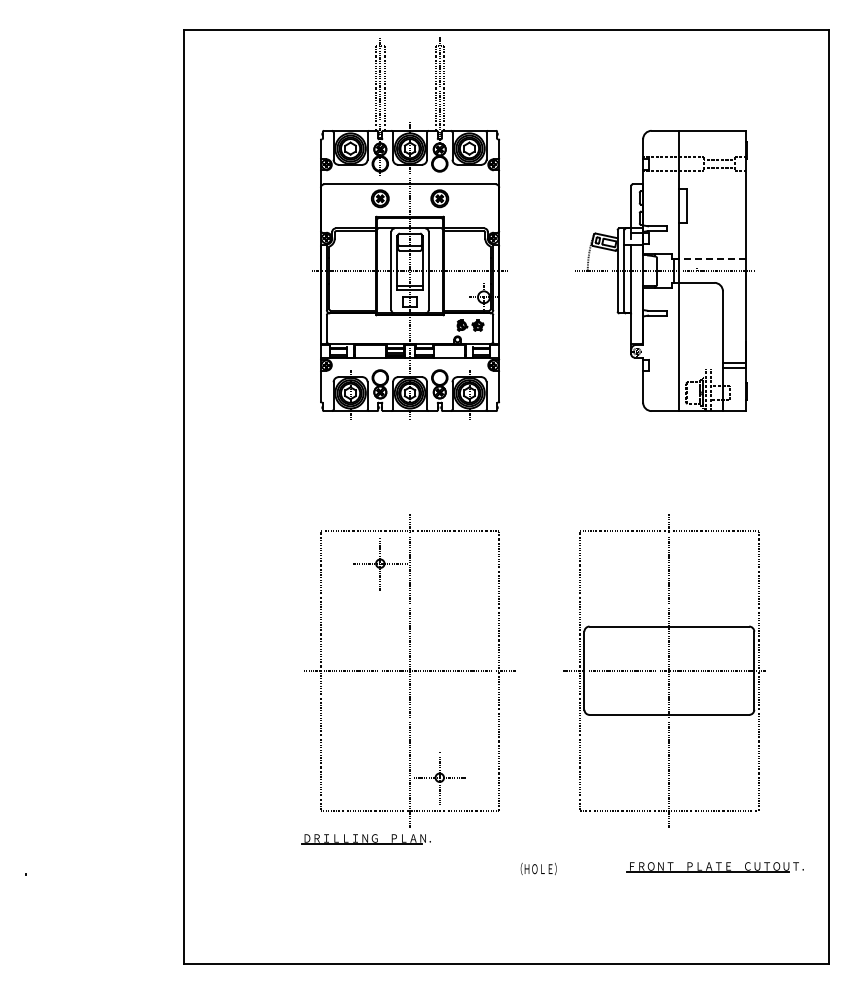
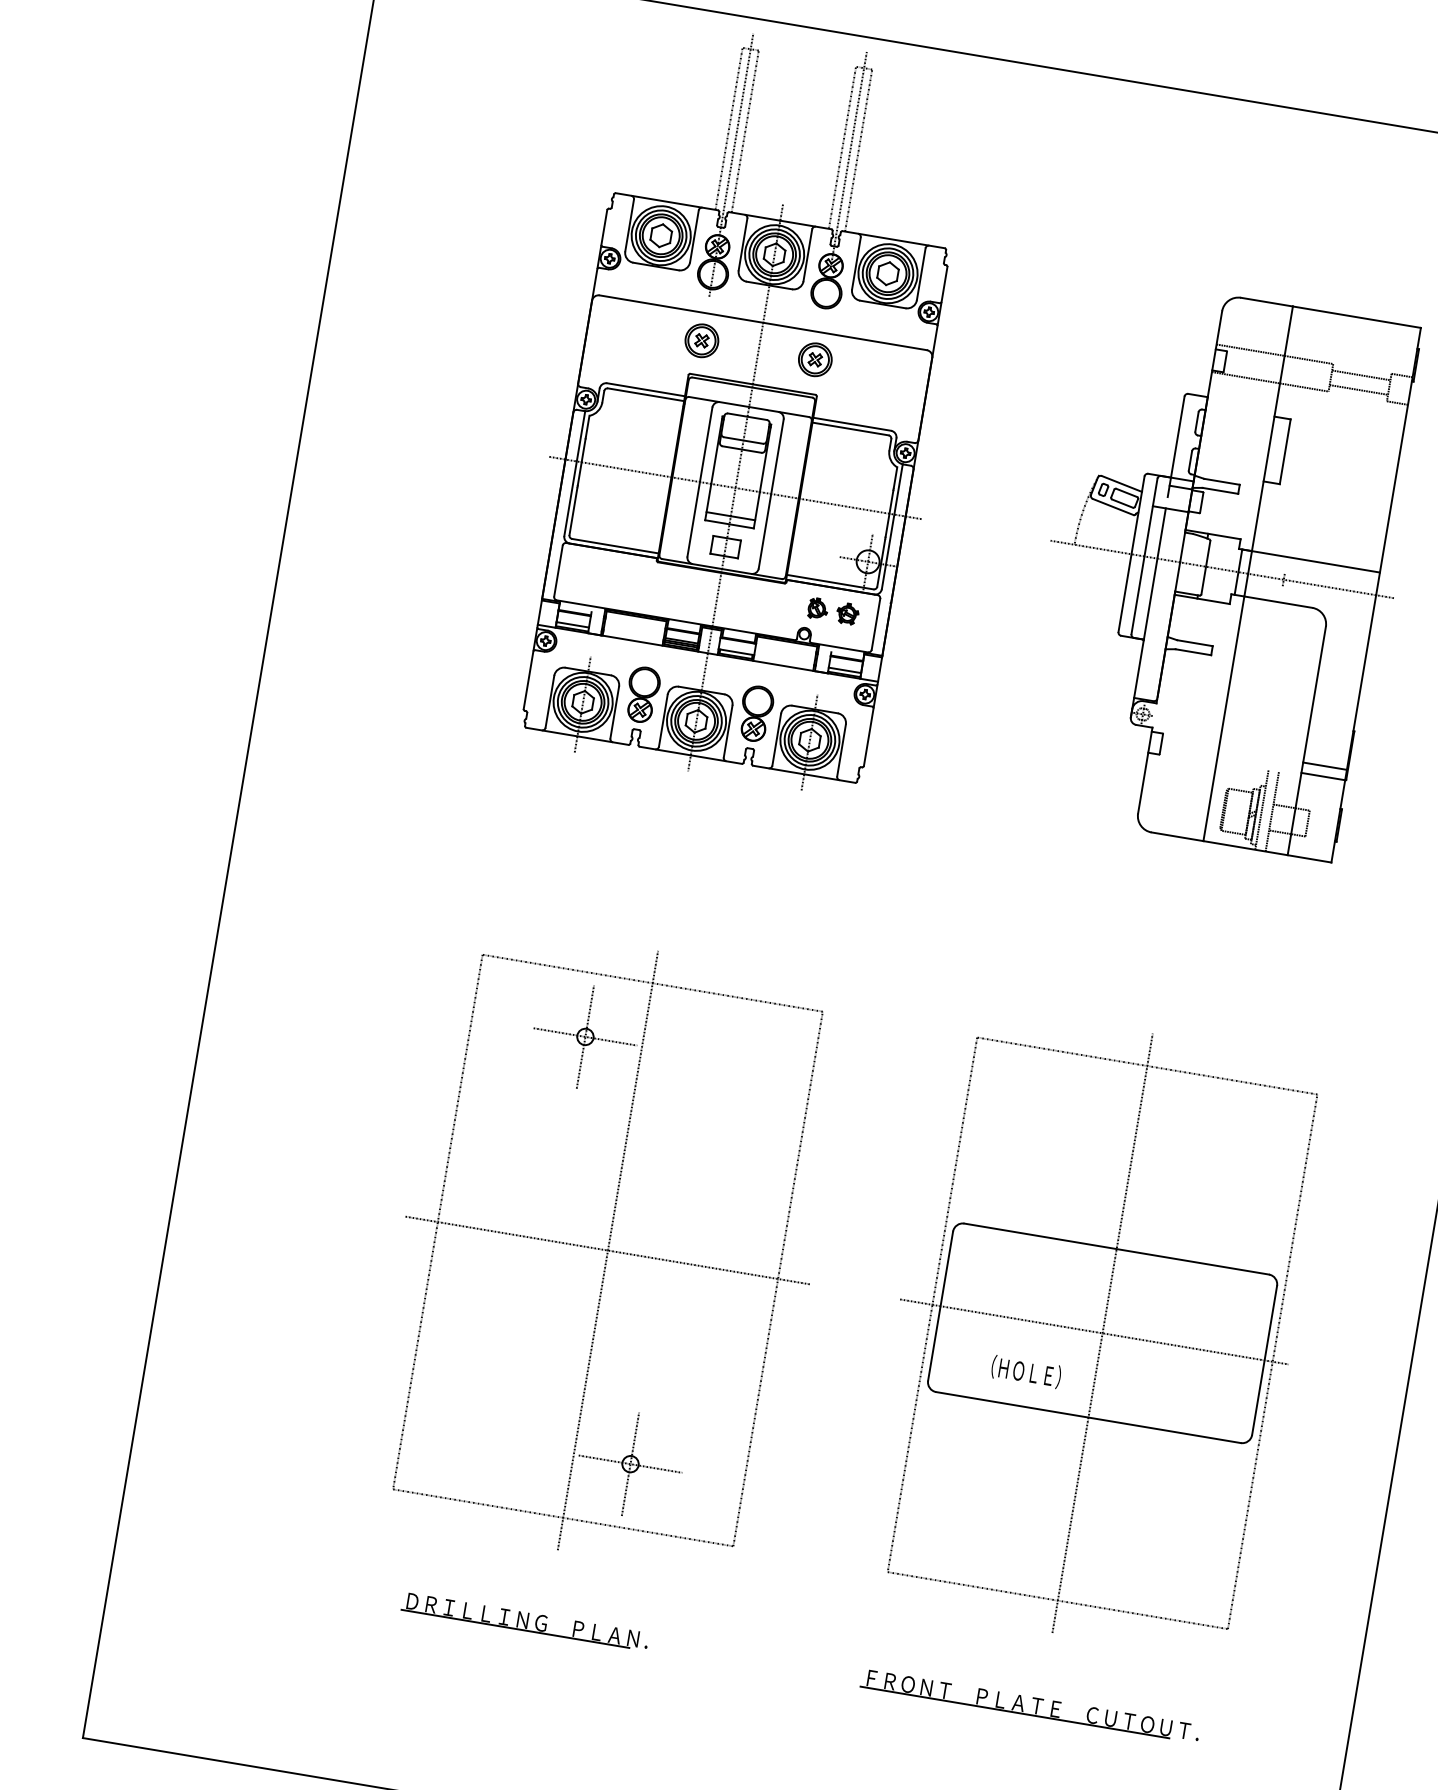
line: (712, 259) -> (1316, 562), dashed -> solid
part: (365, 839) -> (523, 1622), moved
part: (714, 867) -> (1028, 1706), moved
text: (538, 868) -> (1025, 1370), moved

